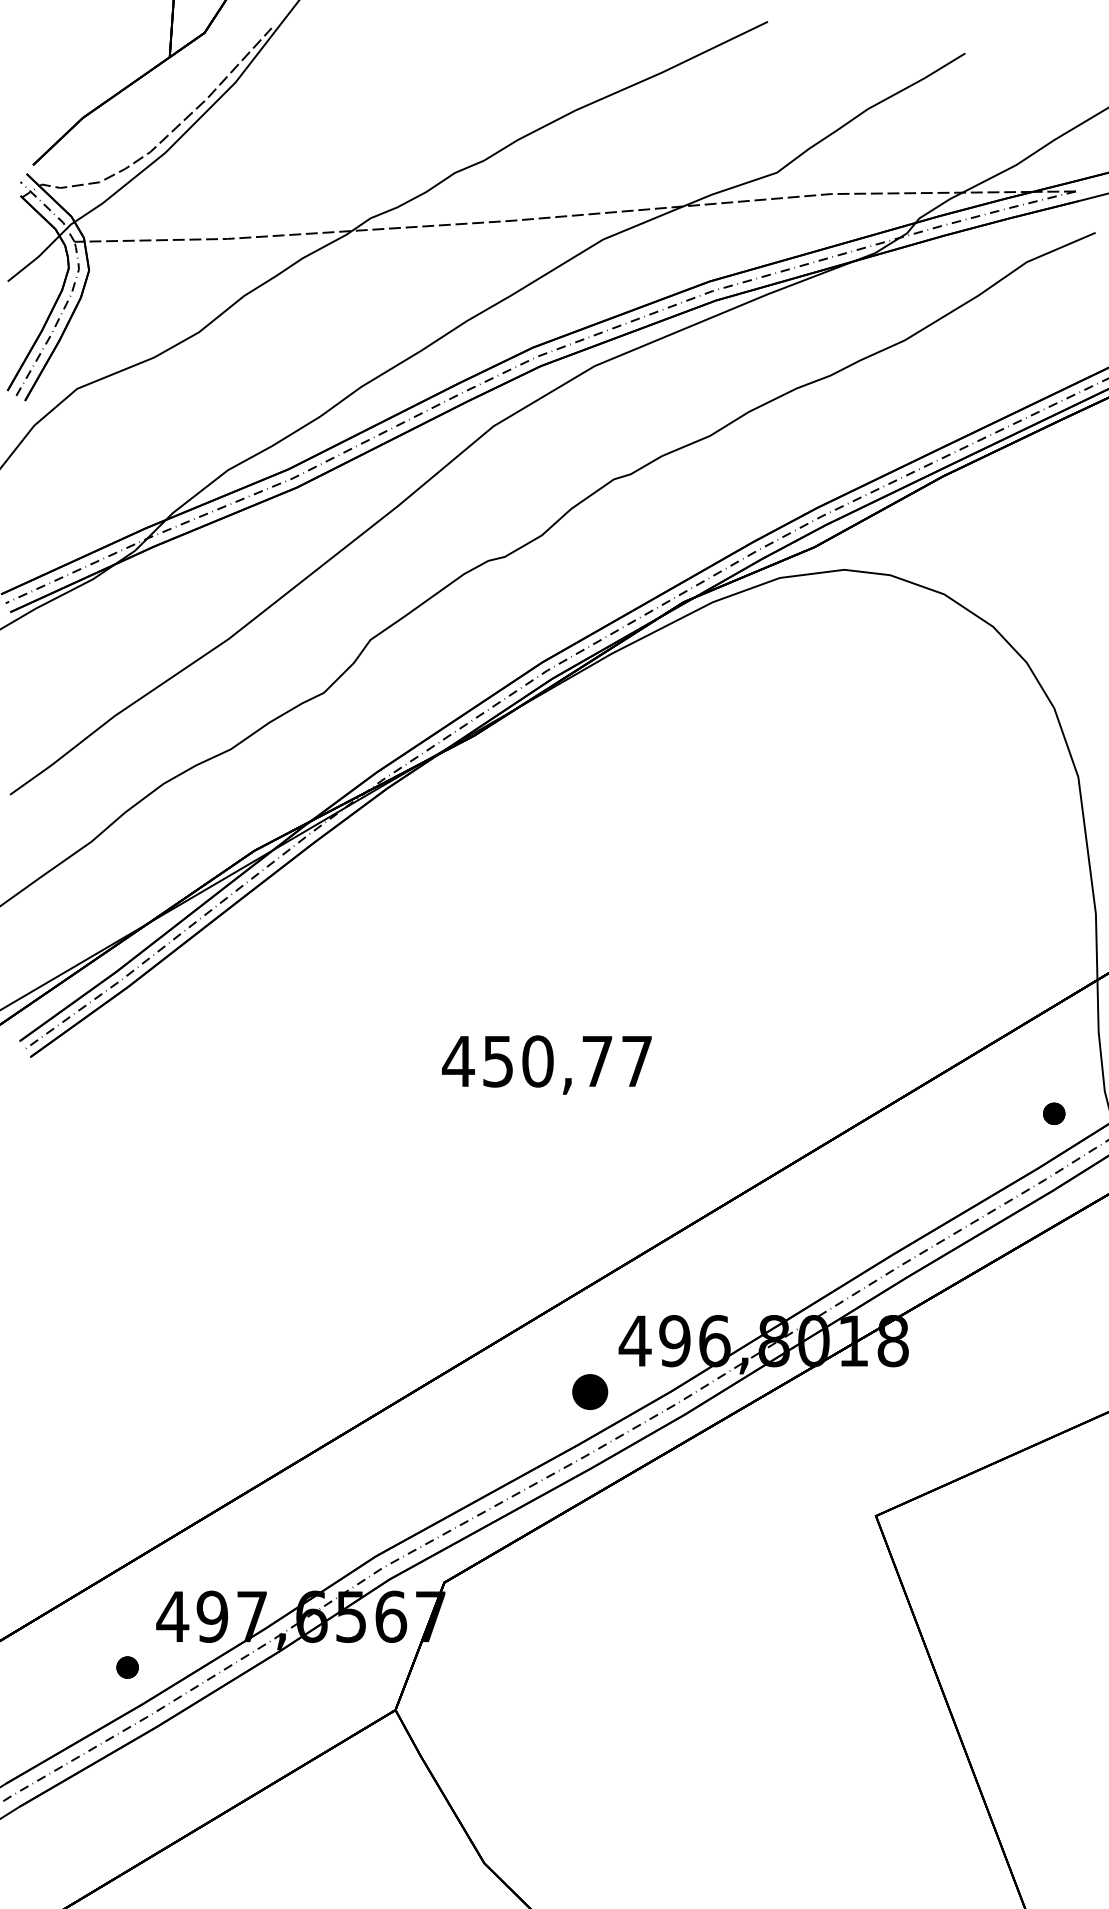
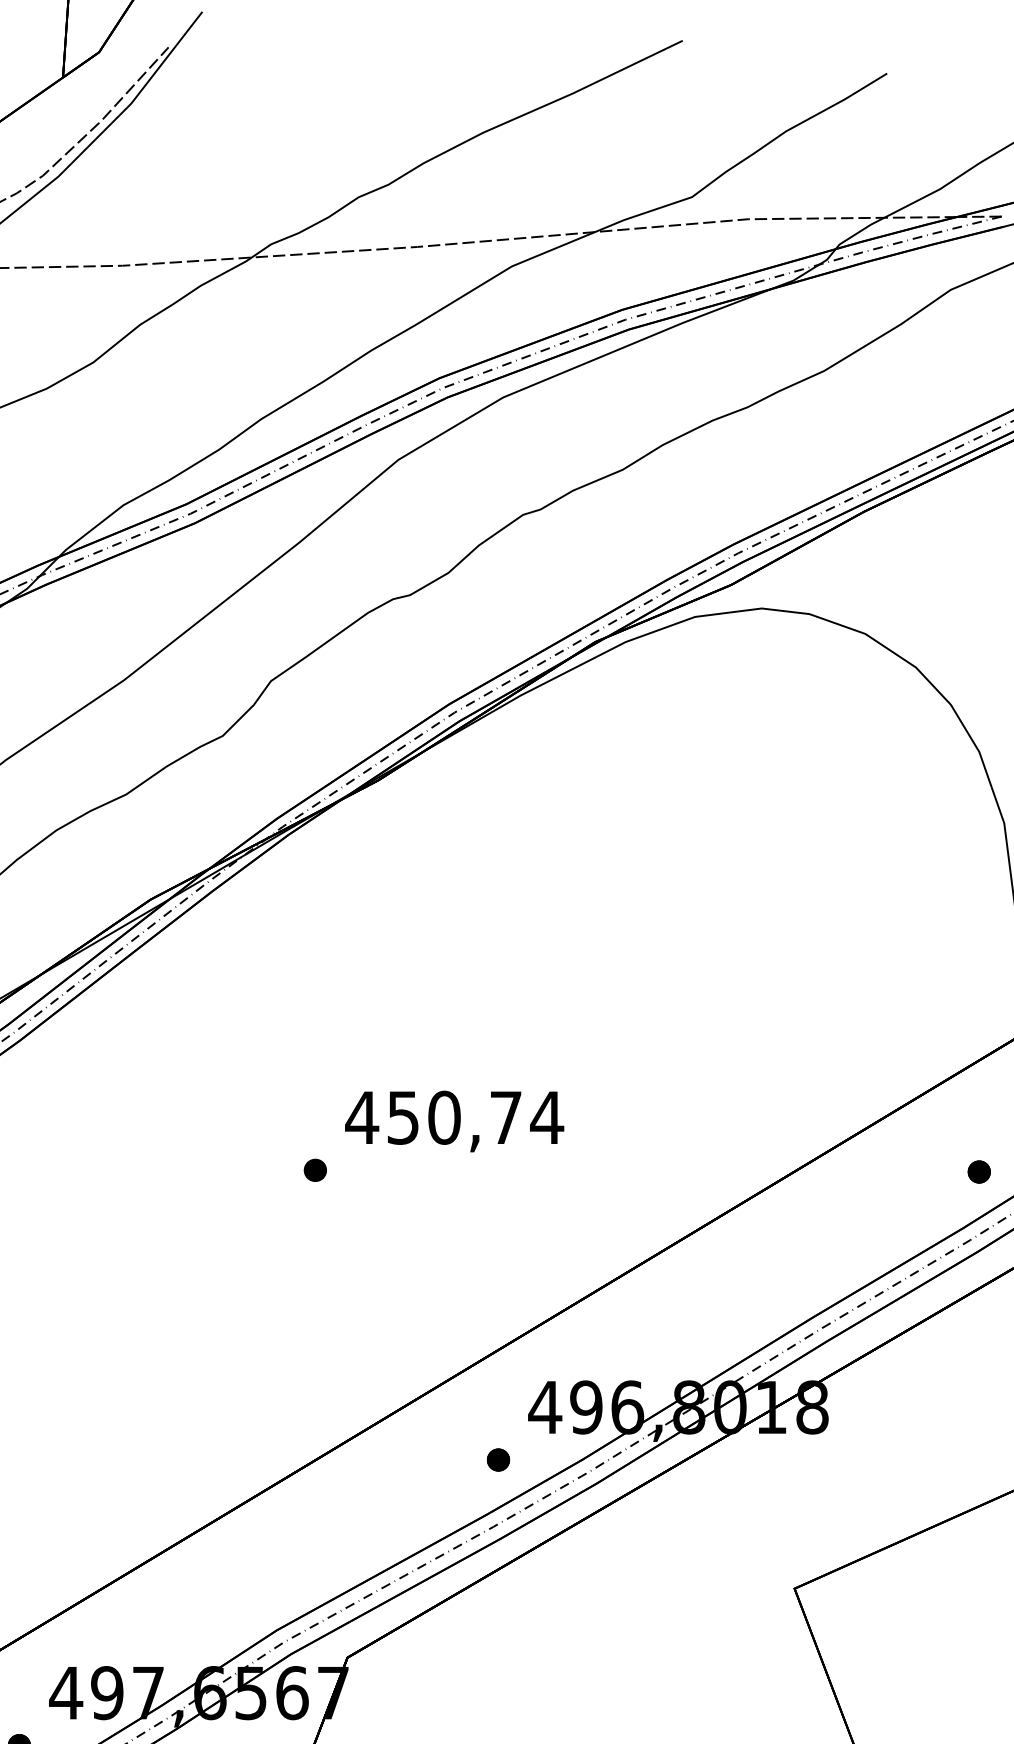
text: (636, 1061) -> (546, 1117), 450,77 -> 450,74
part: (413, 1112) -> (315, 1170), added
part: (589, 1391) -> (497, 1459), size x0.62

